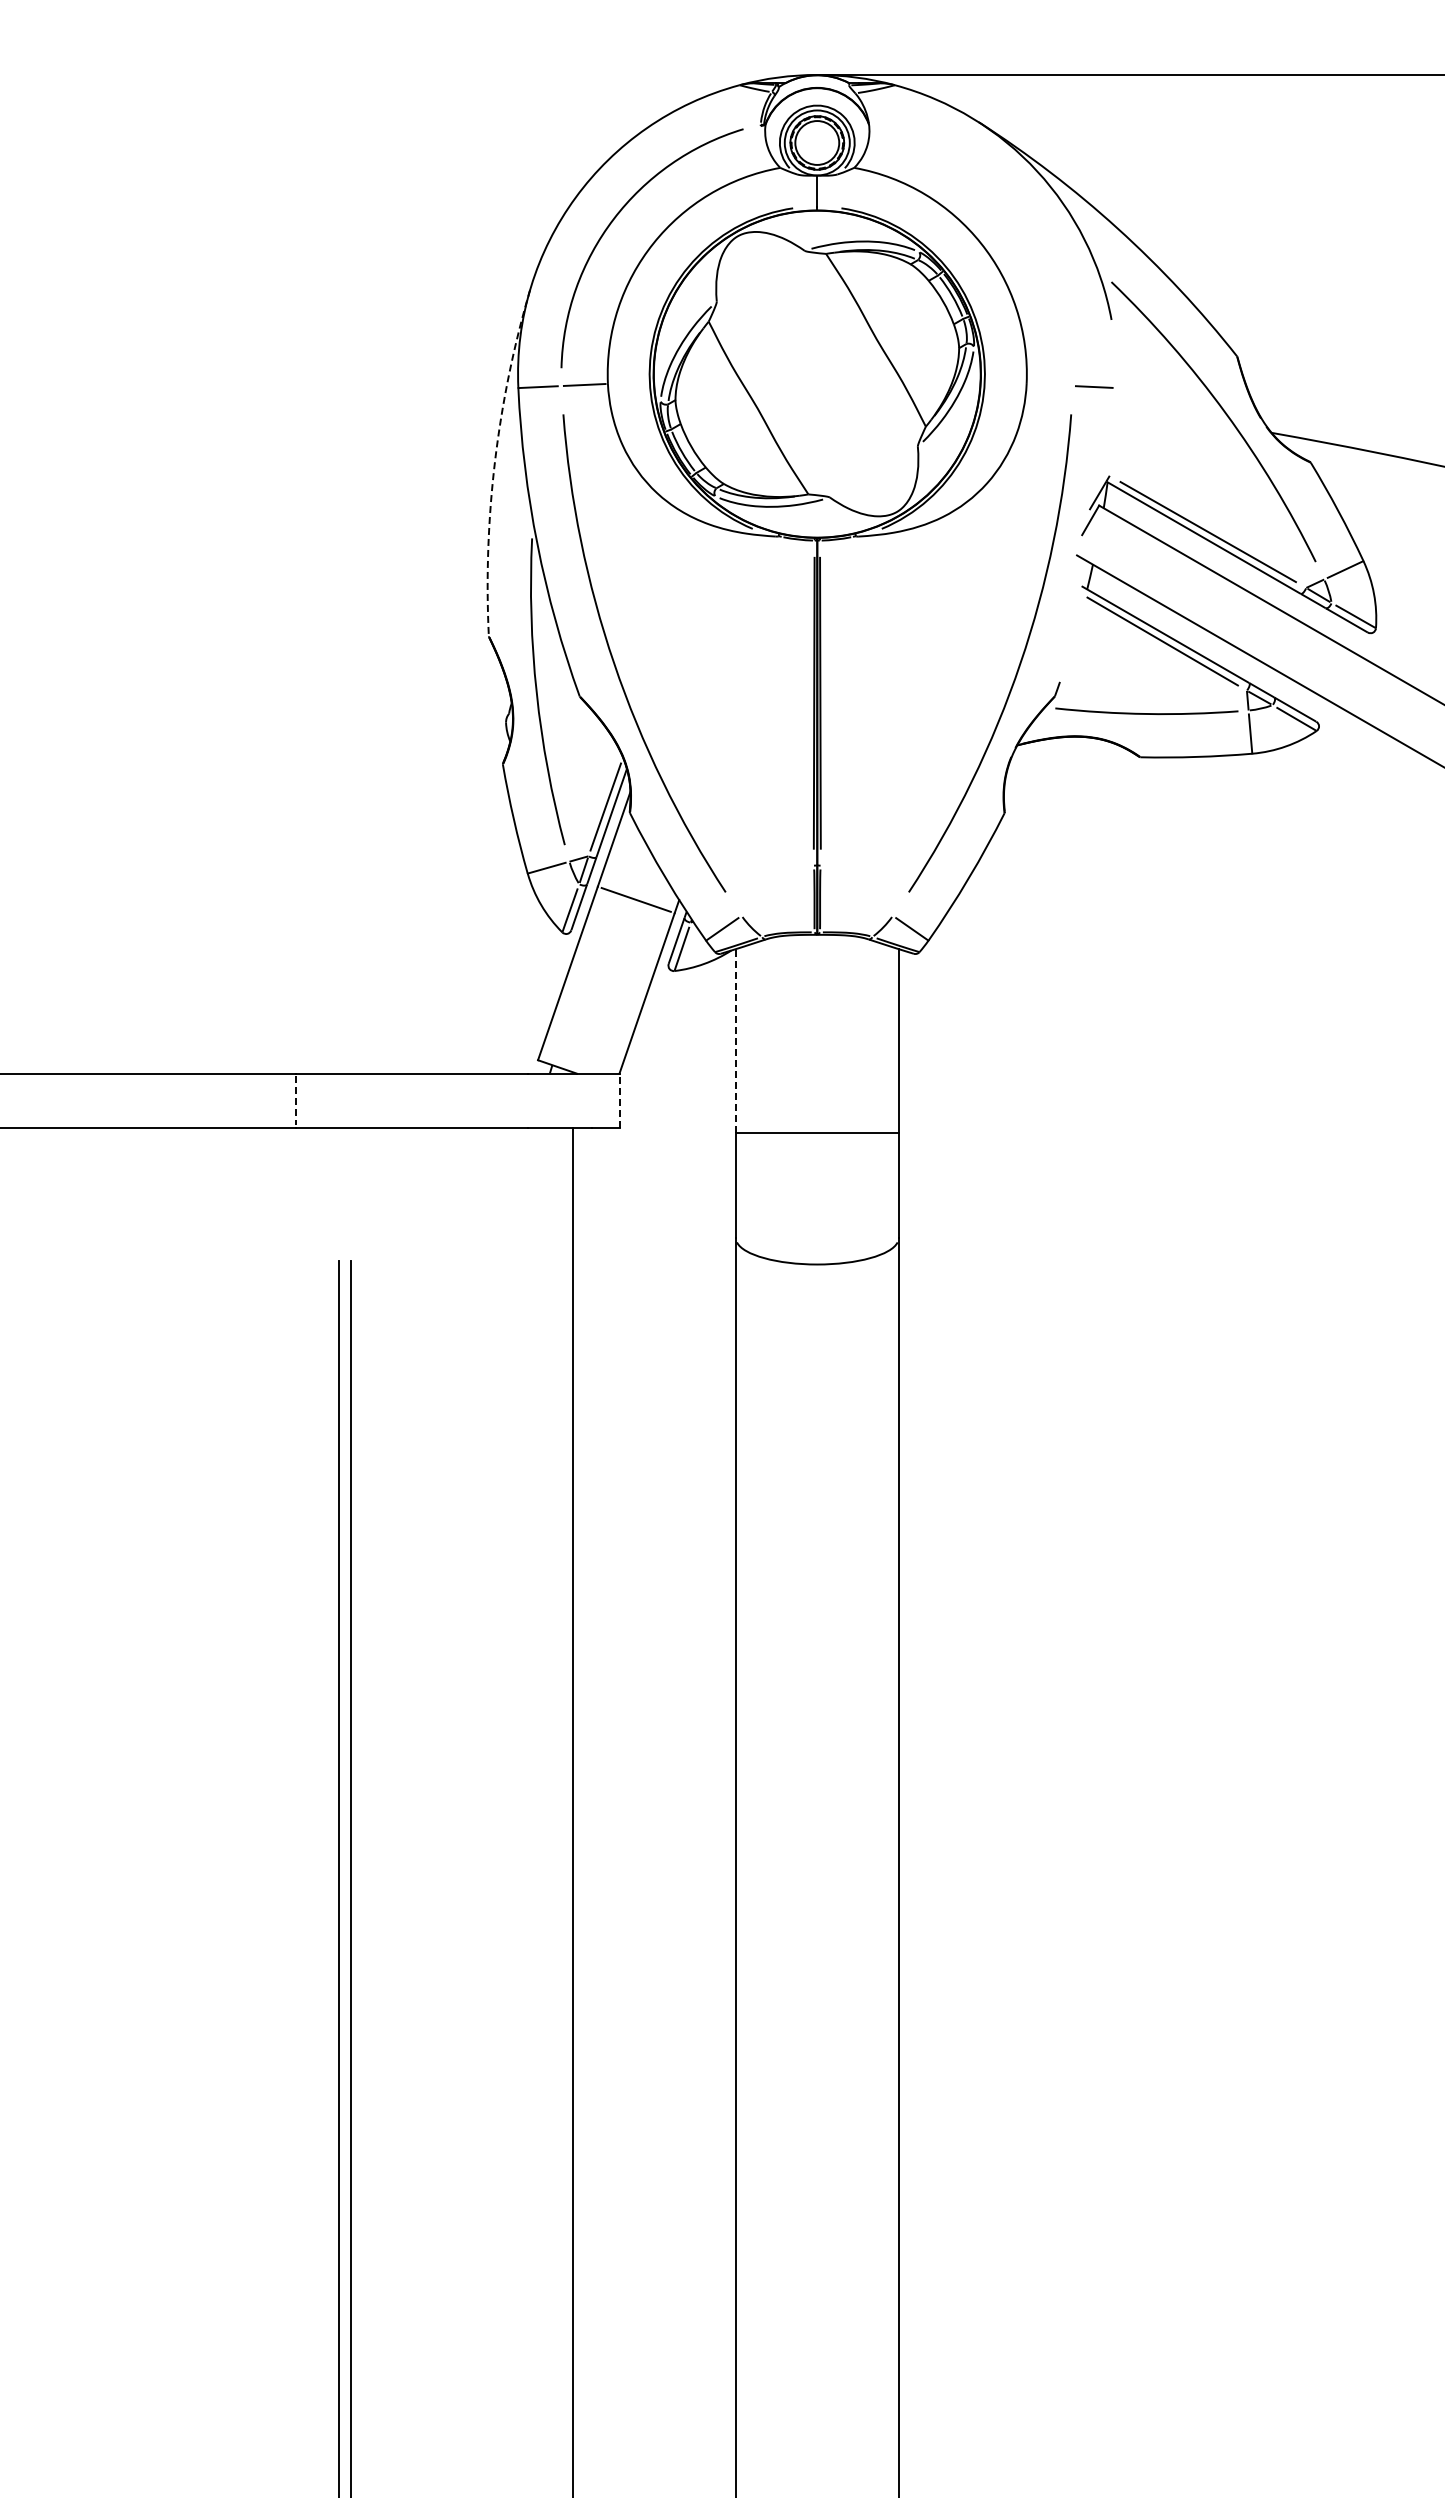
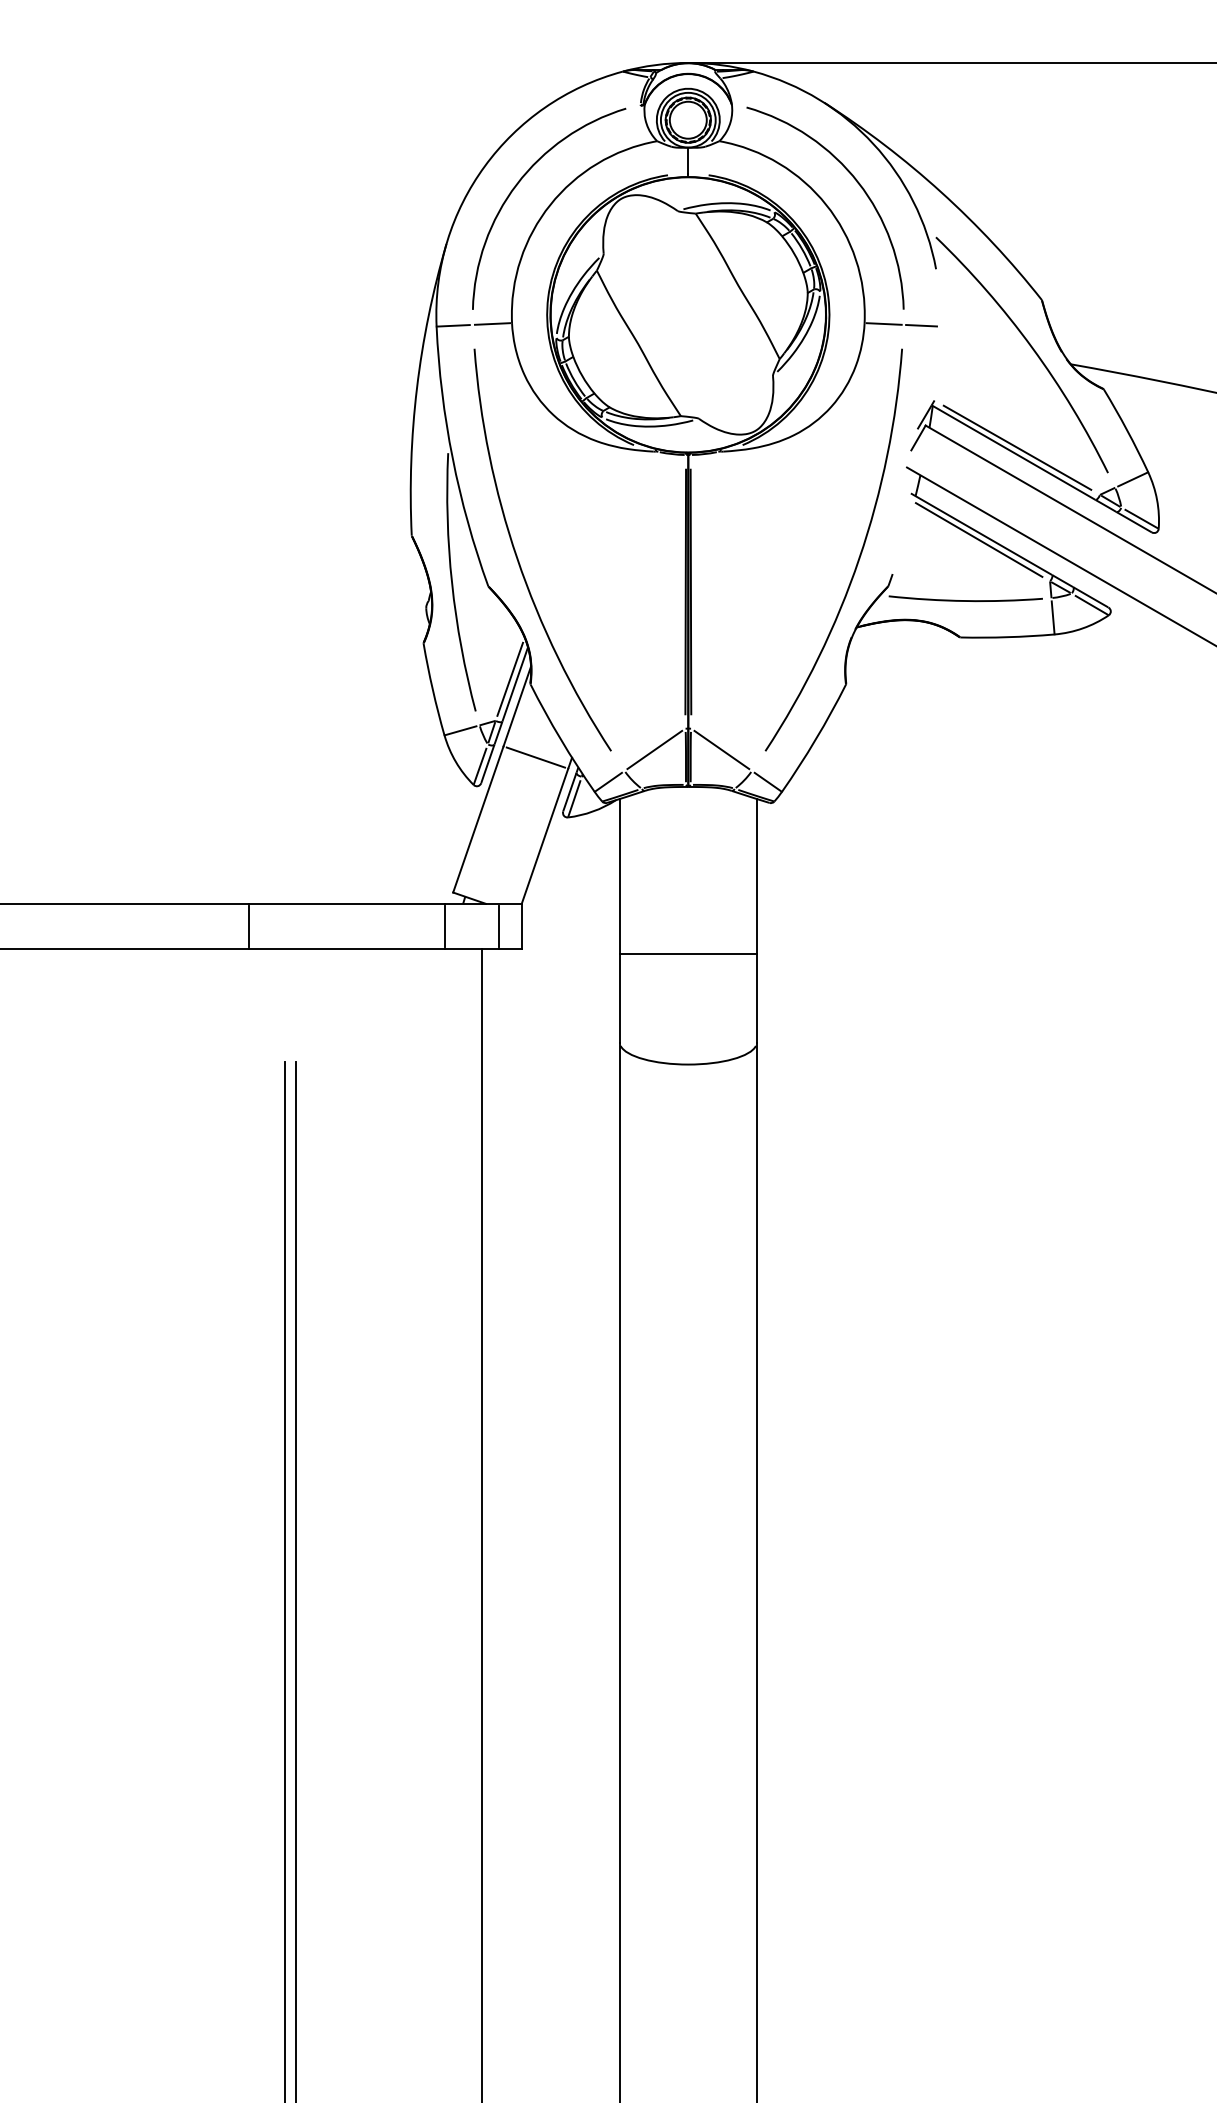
arc: (1019, 219) -> (858, 184), added
line: (1049, 384) -> (883, 323), added
arc: (495, 461) -> (417, 388), dashed -> solid
line: (777, 890) -> (654, 749), added
line: (856, 890) -> (721, 749), added
line: (735, 1040) -> (619, 875), dashed -> solid
line: (527, 1100) -> (444, 926), added
line: (592, 1100) -> (499, 926), added
line: (619, 1100) -> (521, 926), dashed -> solid
line: (295, 1101) -> (248, 927), dashed -> solid

